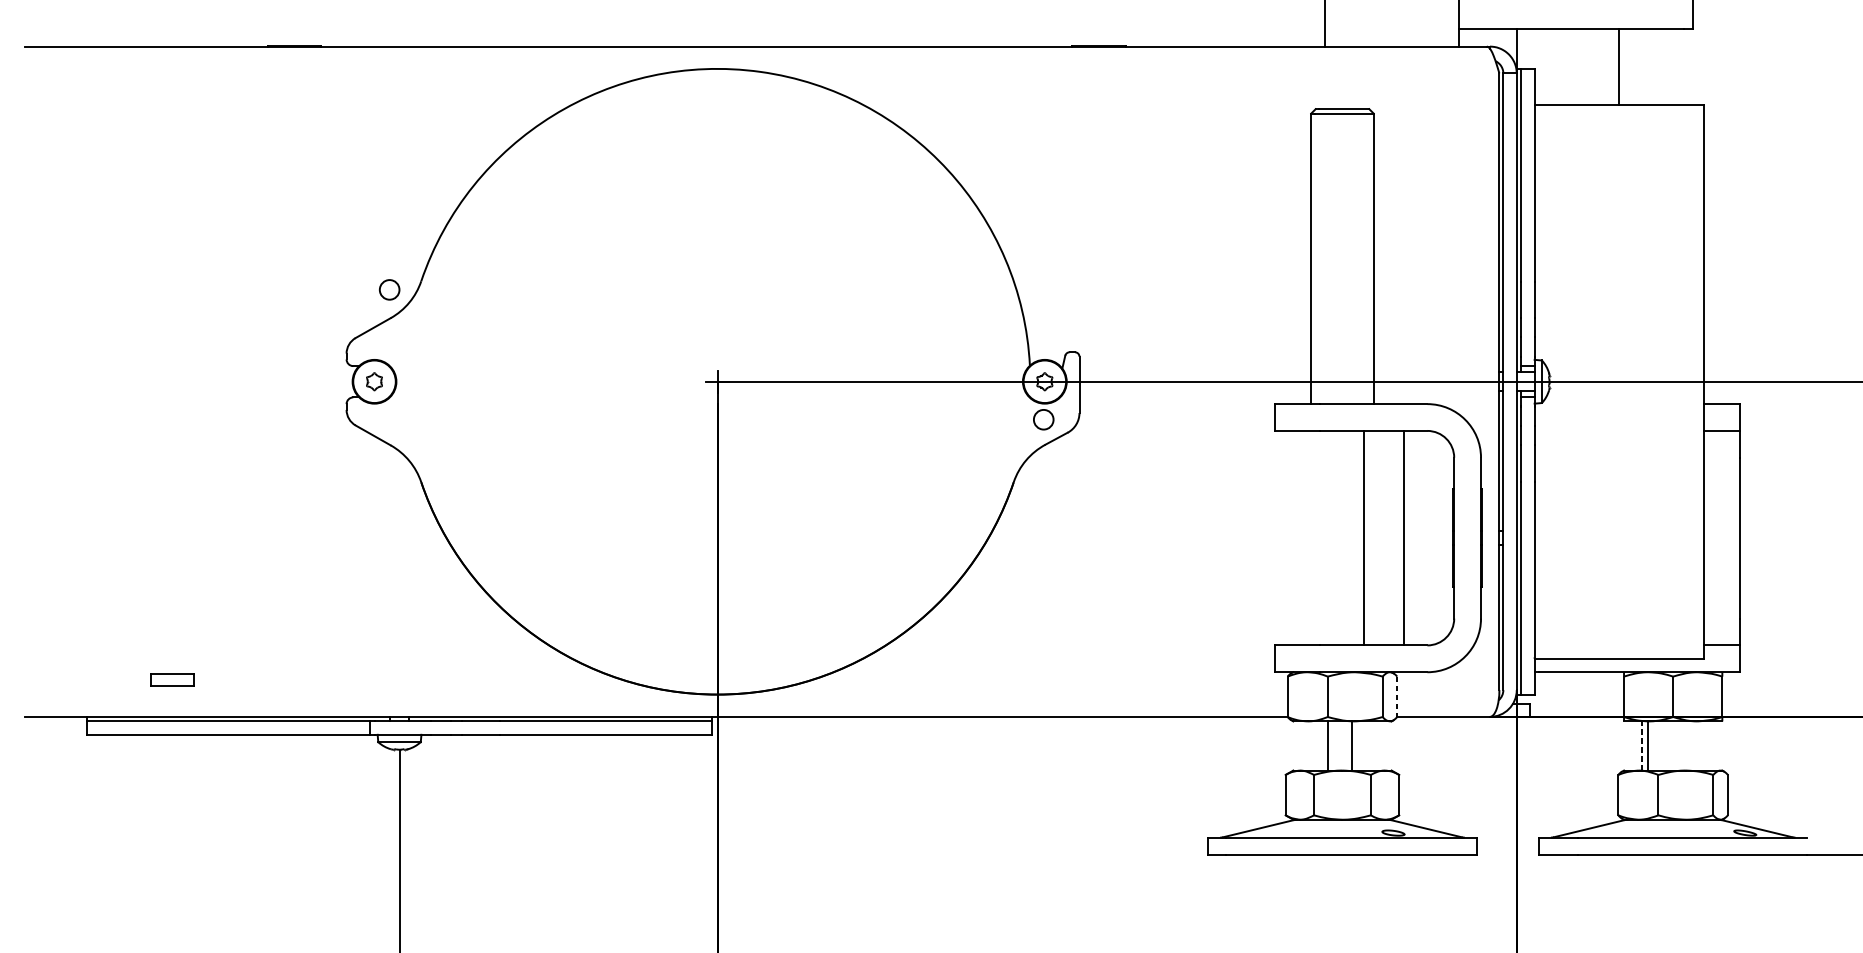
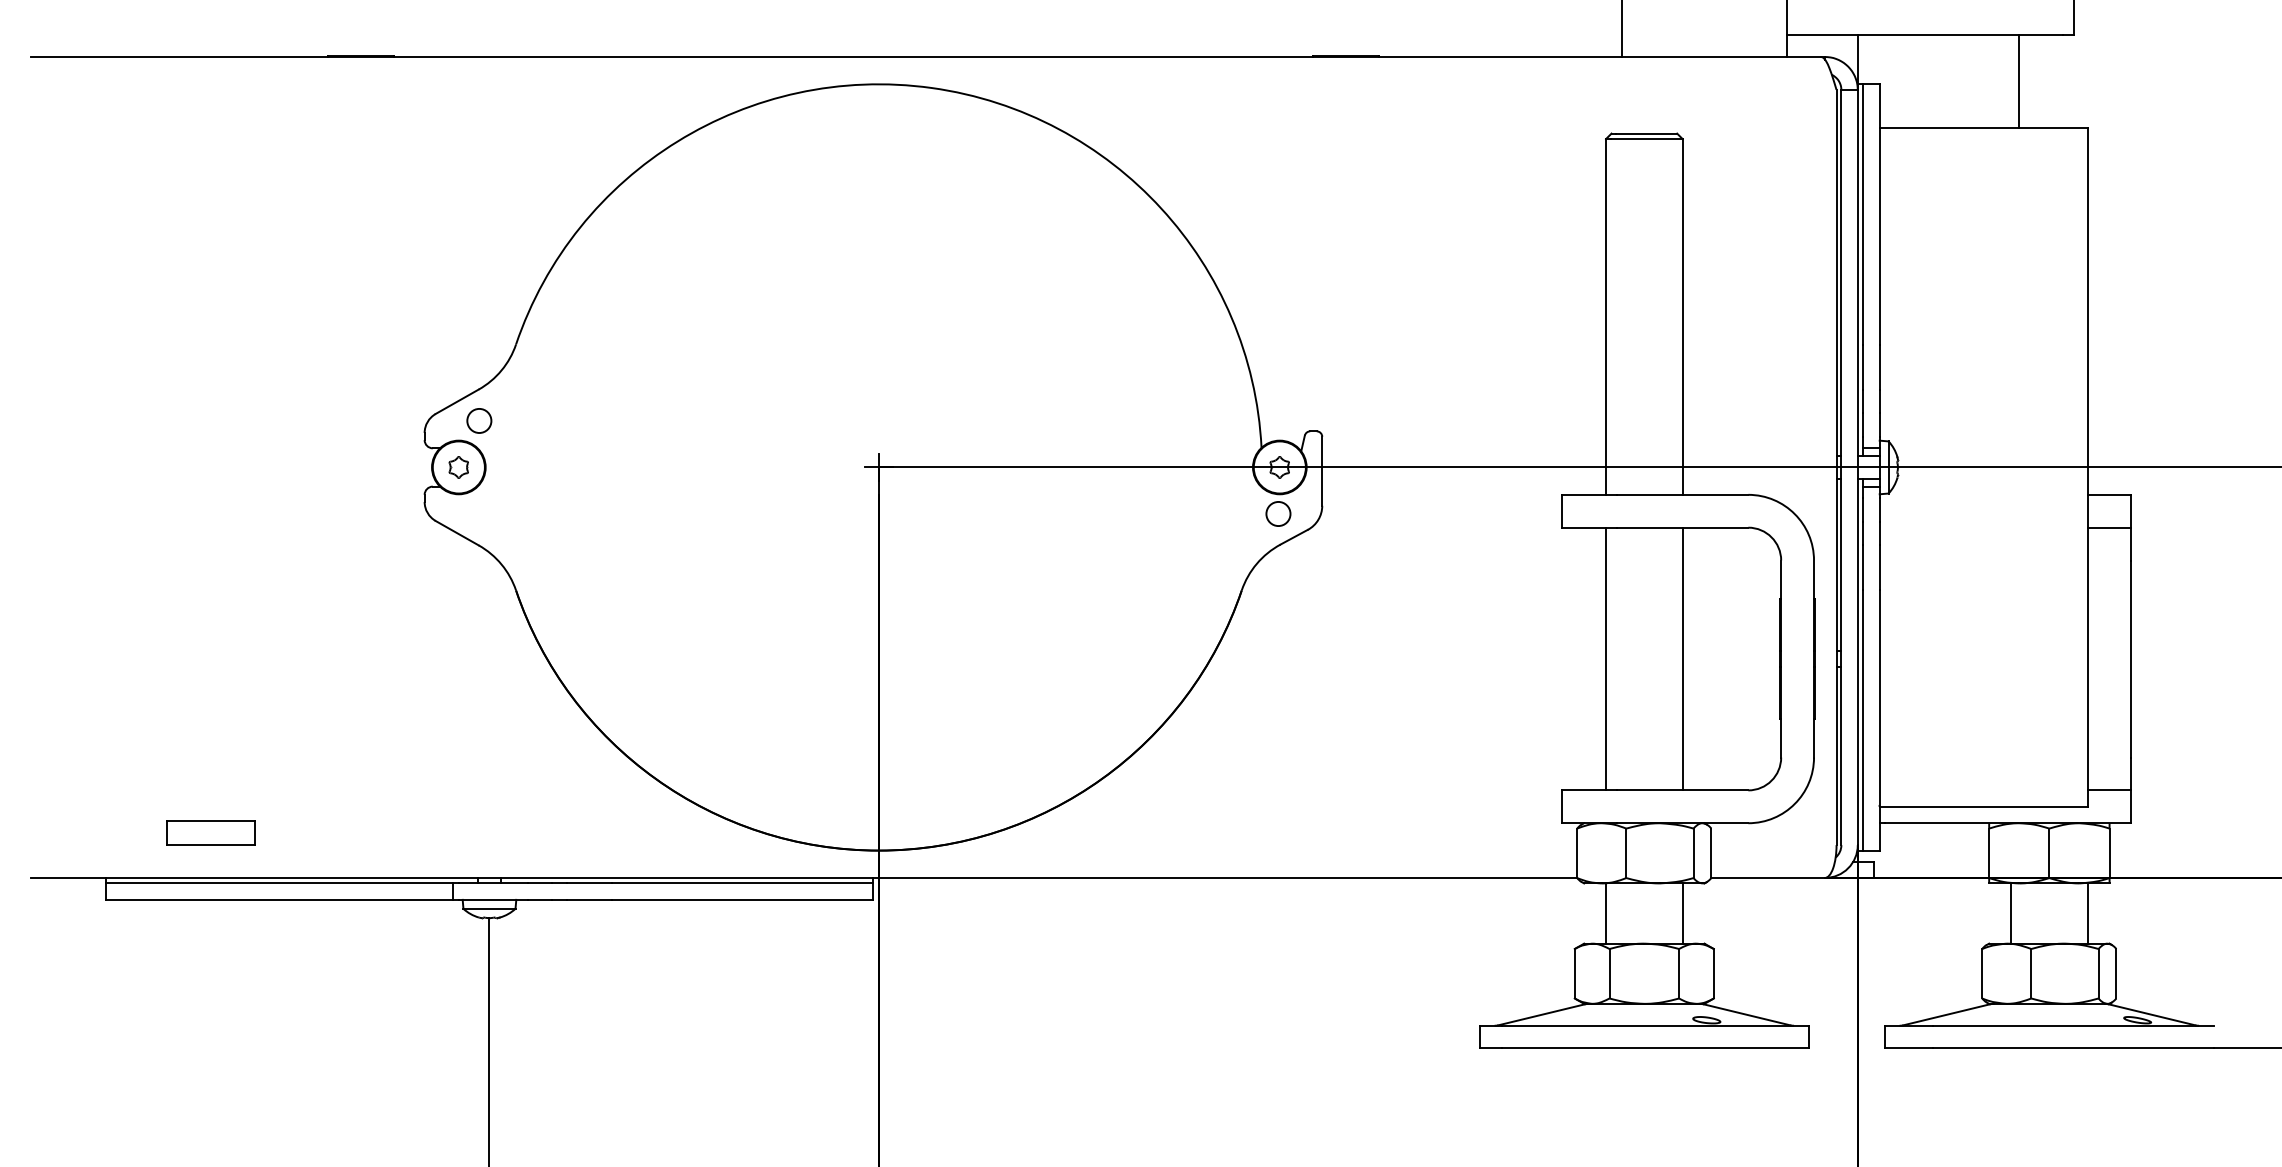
line: (1619, 66) -> (2019, 81), moved
circle: (389, 289) -> (479, 420), moved
line: (1364, 537) -> (1606, 658), moved
line: (1403, 537) -> (1682, 658), moved
part: (171, 679) -> (210, 832), size x1.67
line: (1397, 696) -> (1711, 853), dashed -> solid
line: (1327, 745) -> (1682, 913), moved
line: (1352, 745) -> (1606, 913), moved
line: (1642, 745) -> (2011, 913), dashed -> solid
line: (1647, 745) -> (2087, 913), moved

